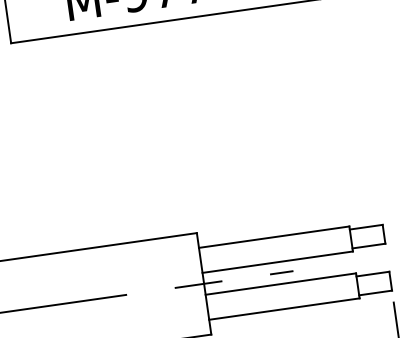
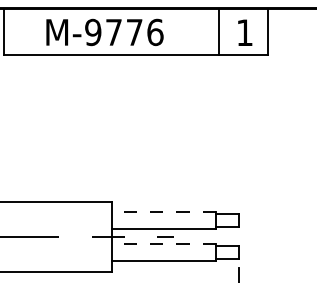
line: (273, 236) -> (163, 211), solid -> dashed
line: (280, 284) -> (163, 244), solid -> dashed

